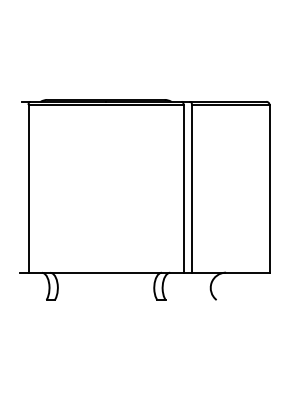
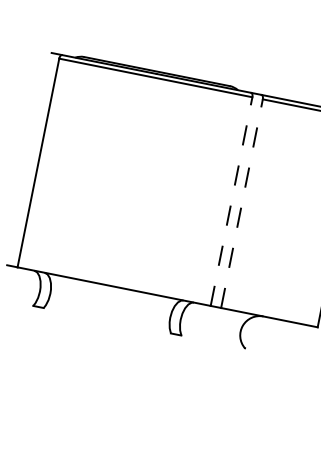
line: (183, 188) -> (231, 201), solid -> dashed
line: (192, 188) -> (242, 203), solid -> dashed

